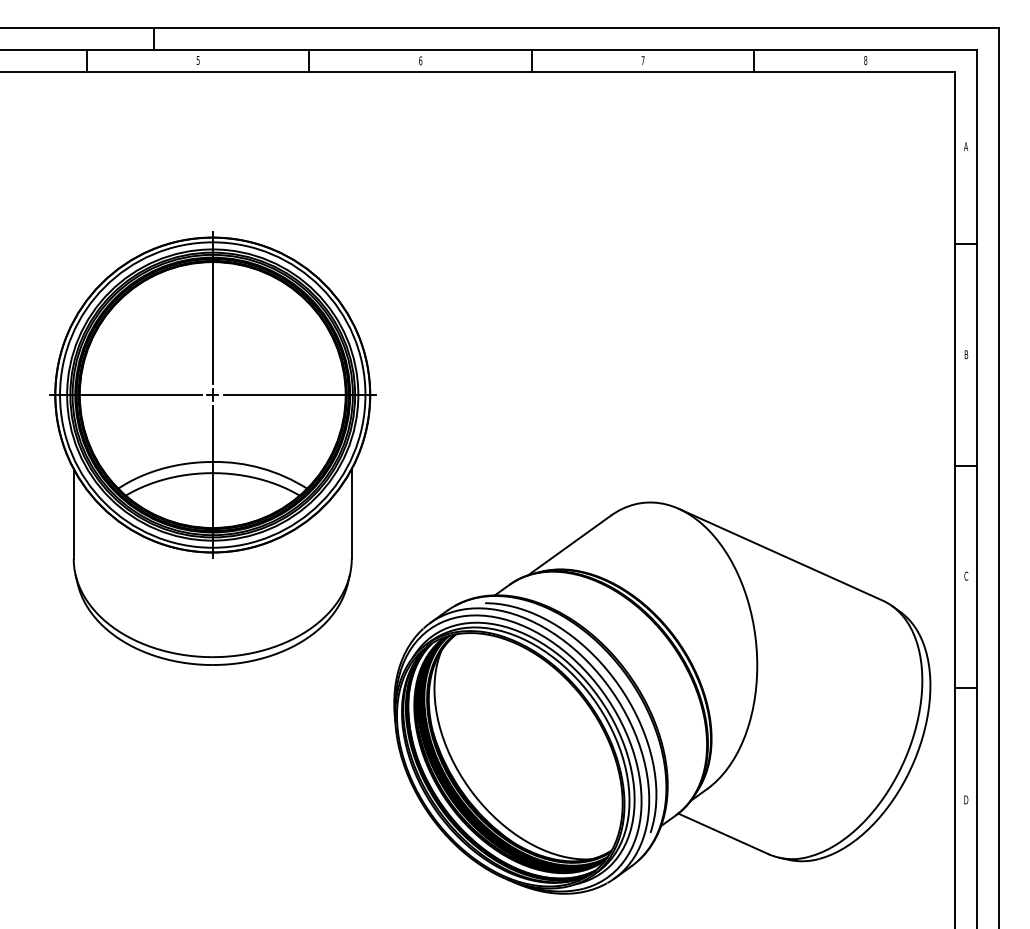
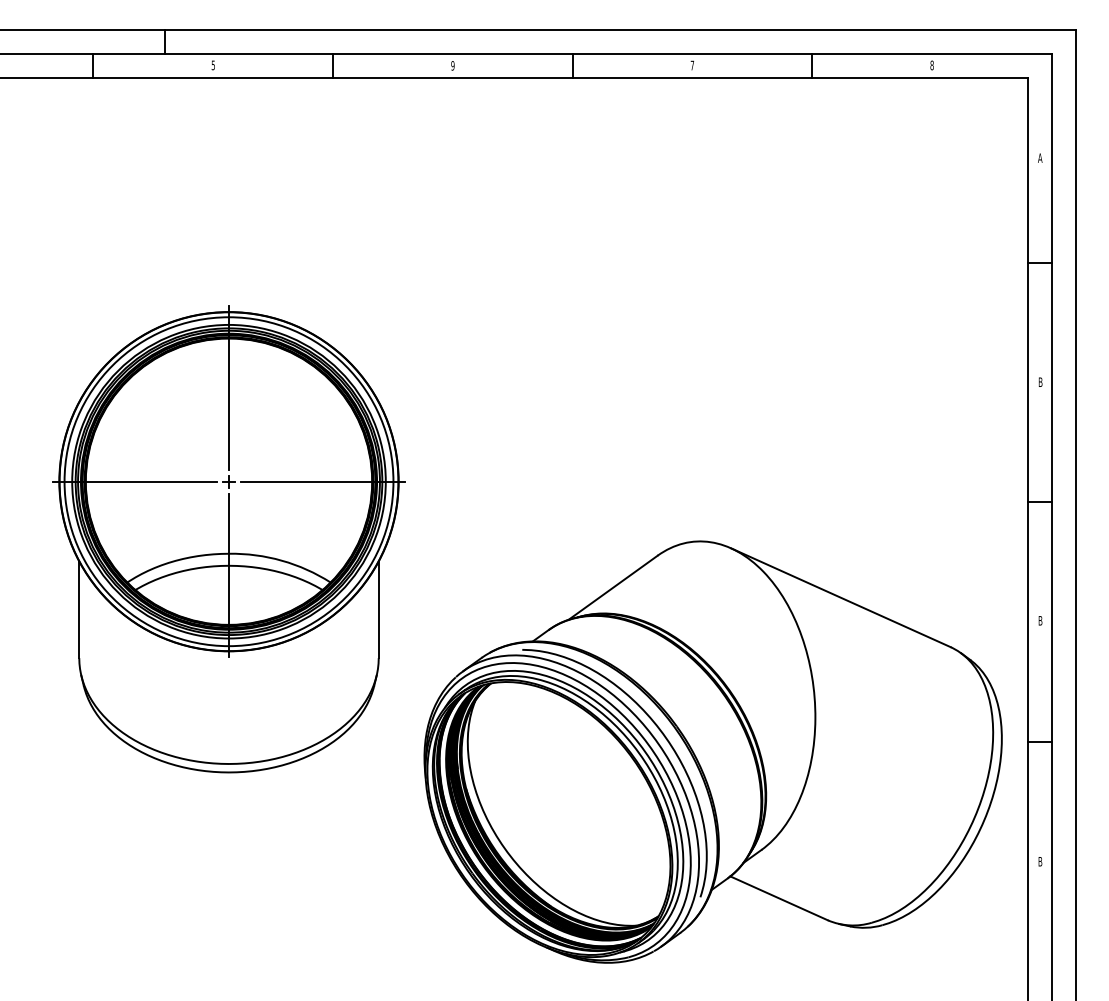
text: (420, 60) -> (452, 65), 6 -> 9
part: (212, 448) -> (228, 539), moved
text: (966, 575) -> (1040, 620), C -> B
text: (966, 799) -> (1040, 861), D -> B

